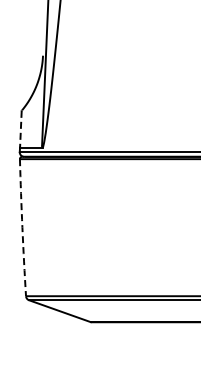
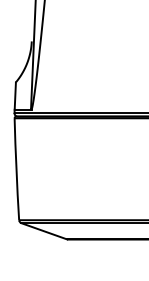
line: (20, 129) -> (15, 96), dashed -> solid
arc: (22, 227) -> (16, 169), dashed -> solid

